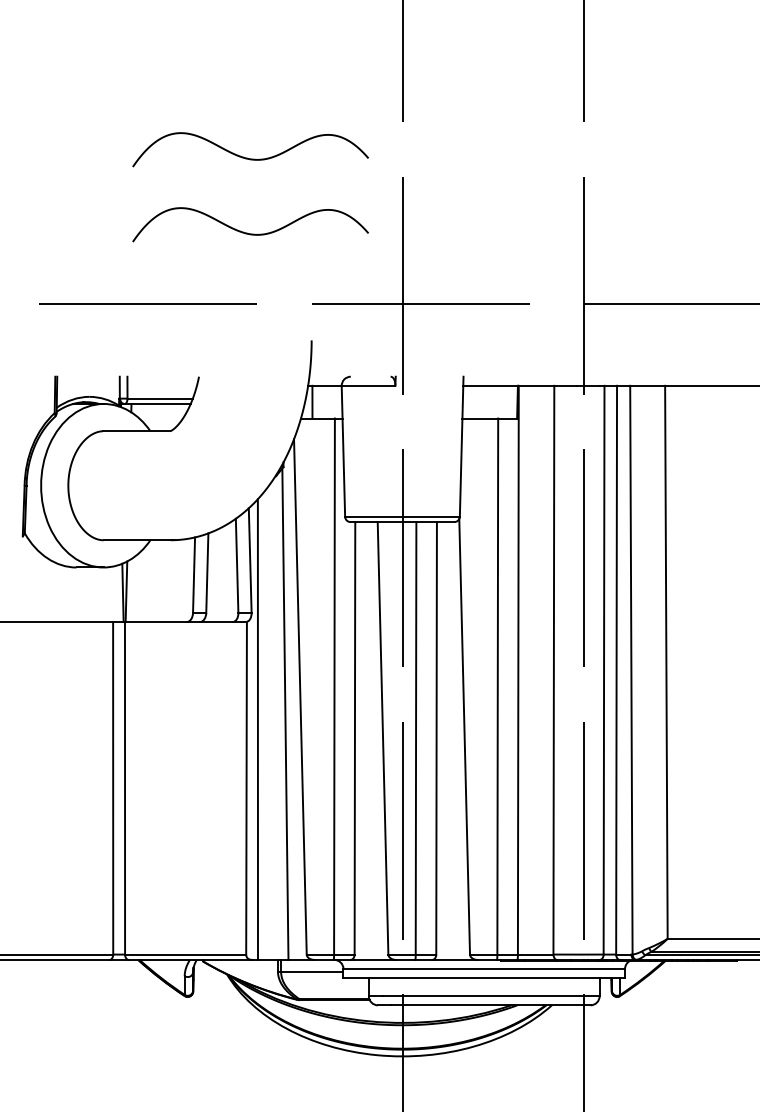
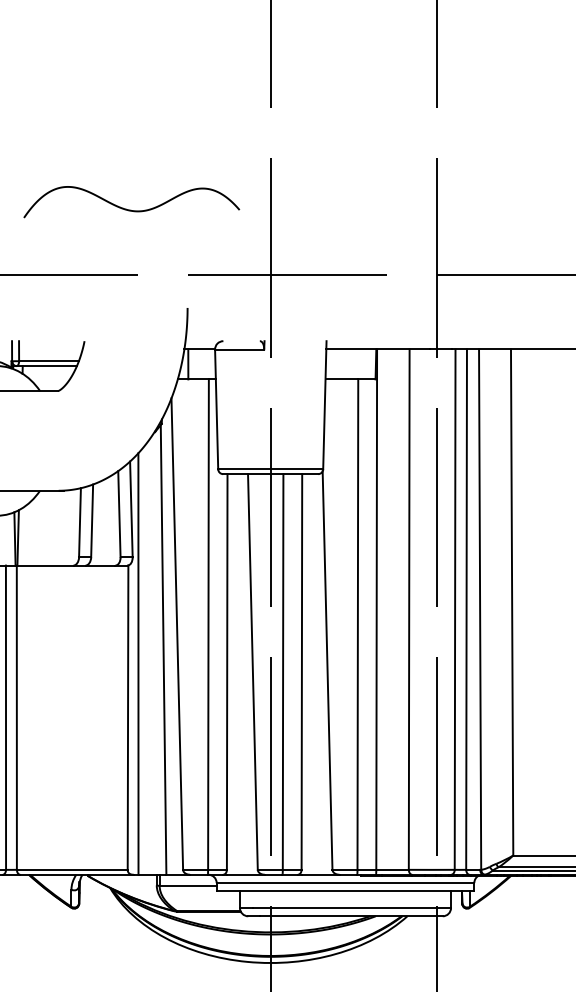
curve: (247, 157) -> (128, 140), removed

